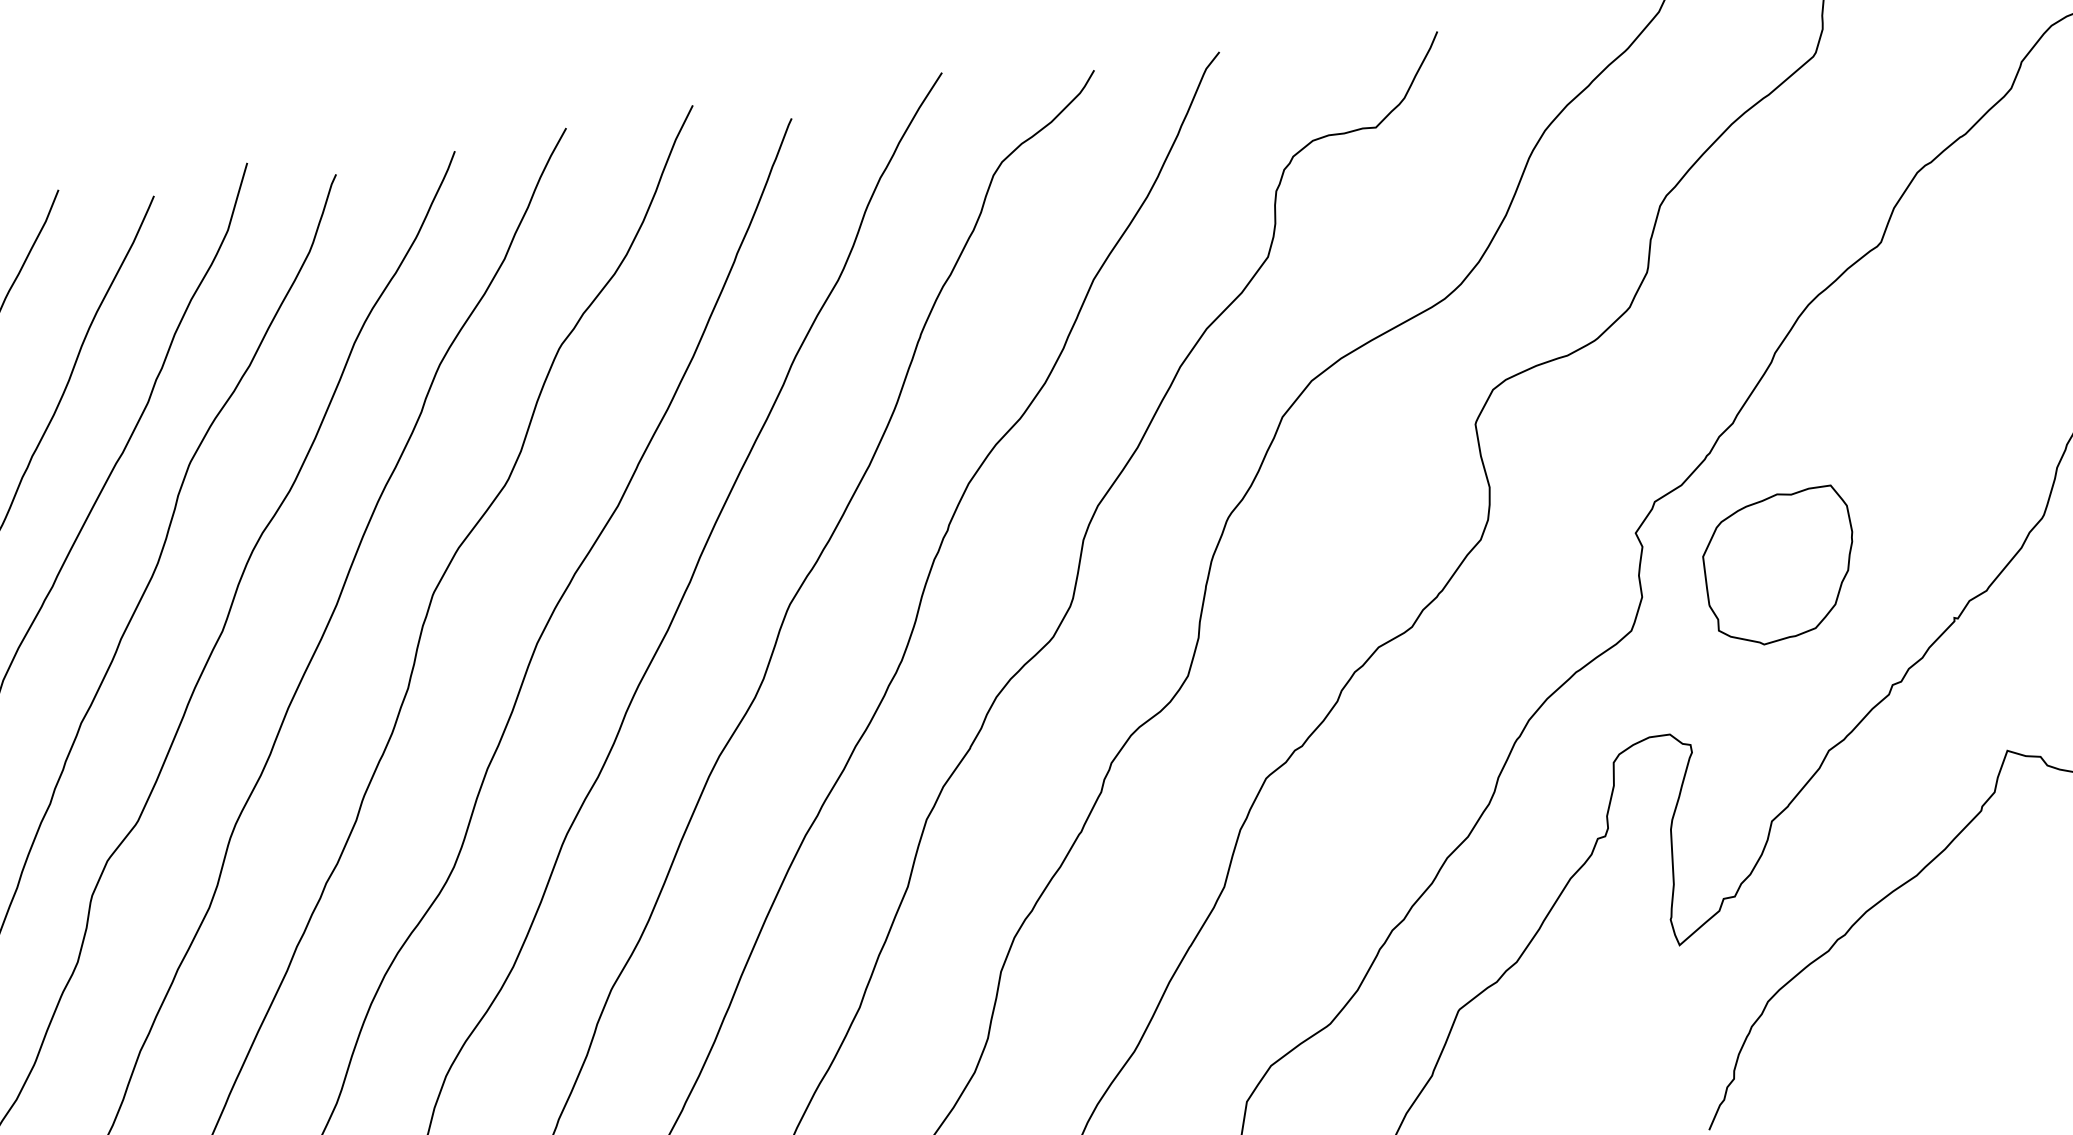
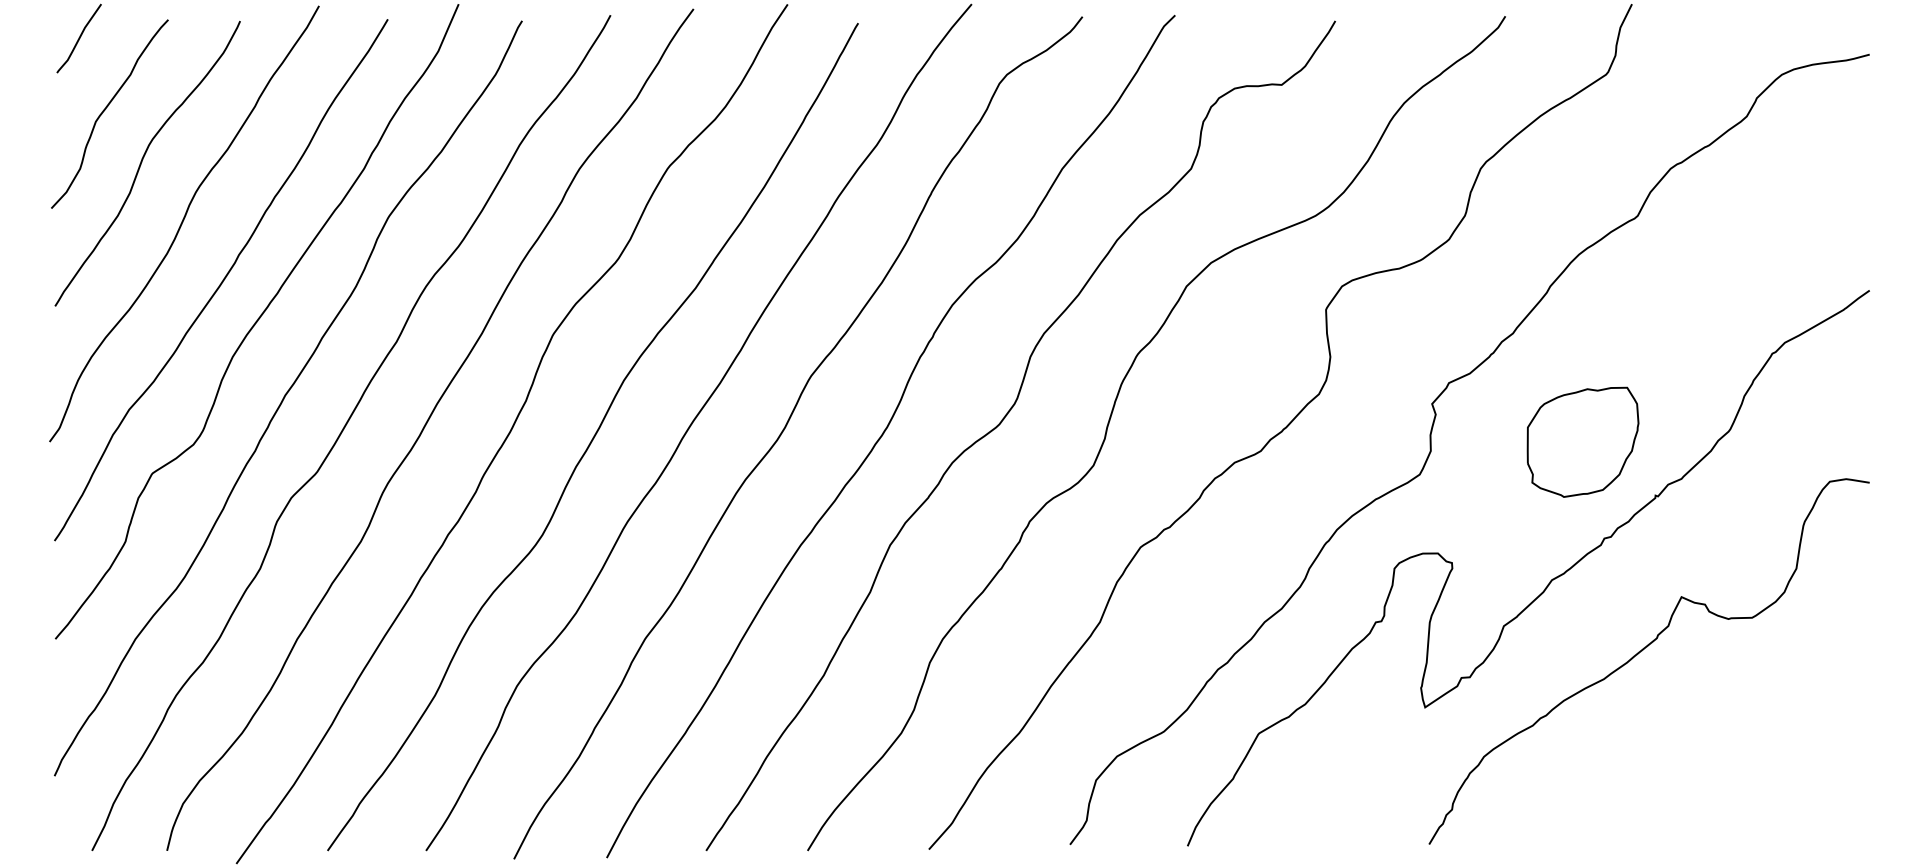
part: (1779, 566) -> (1582, 441), moved

